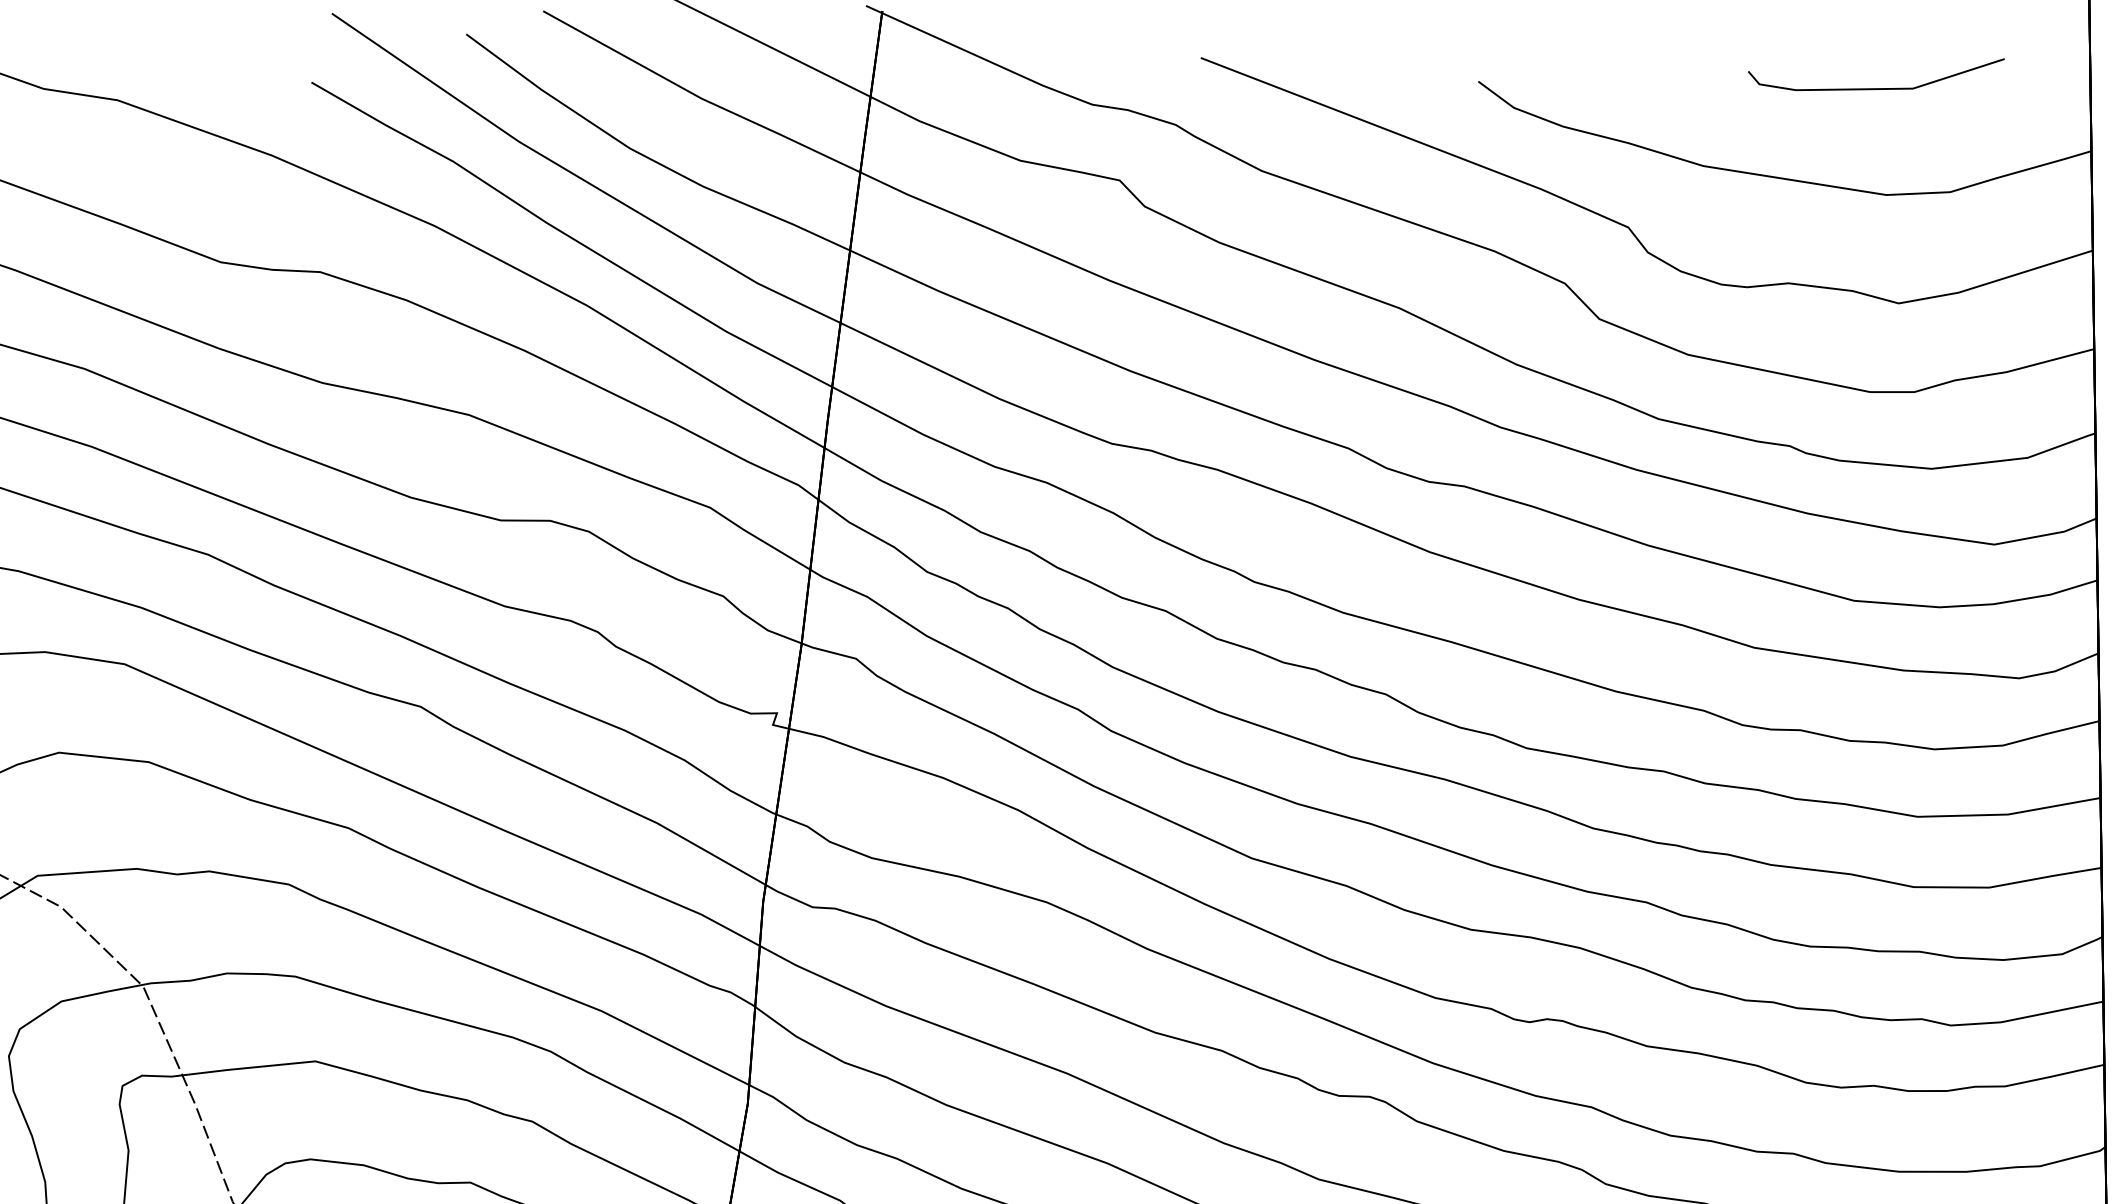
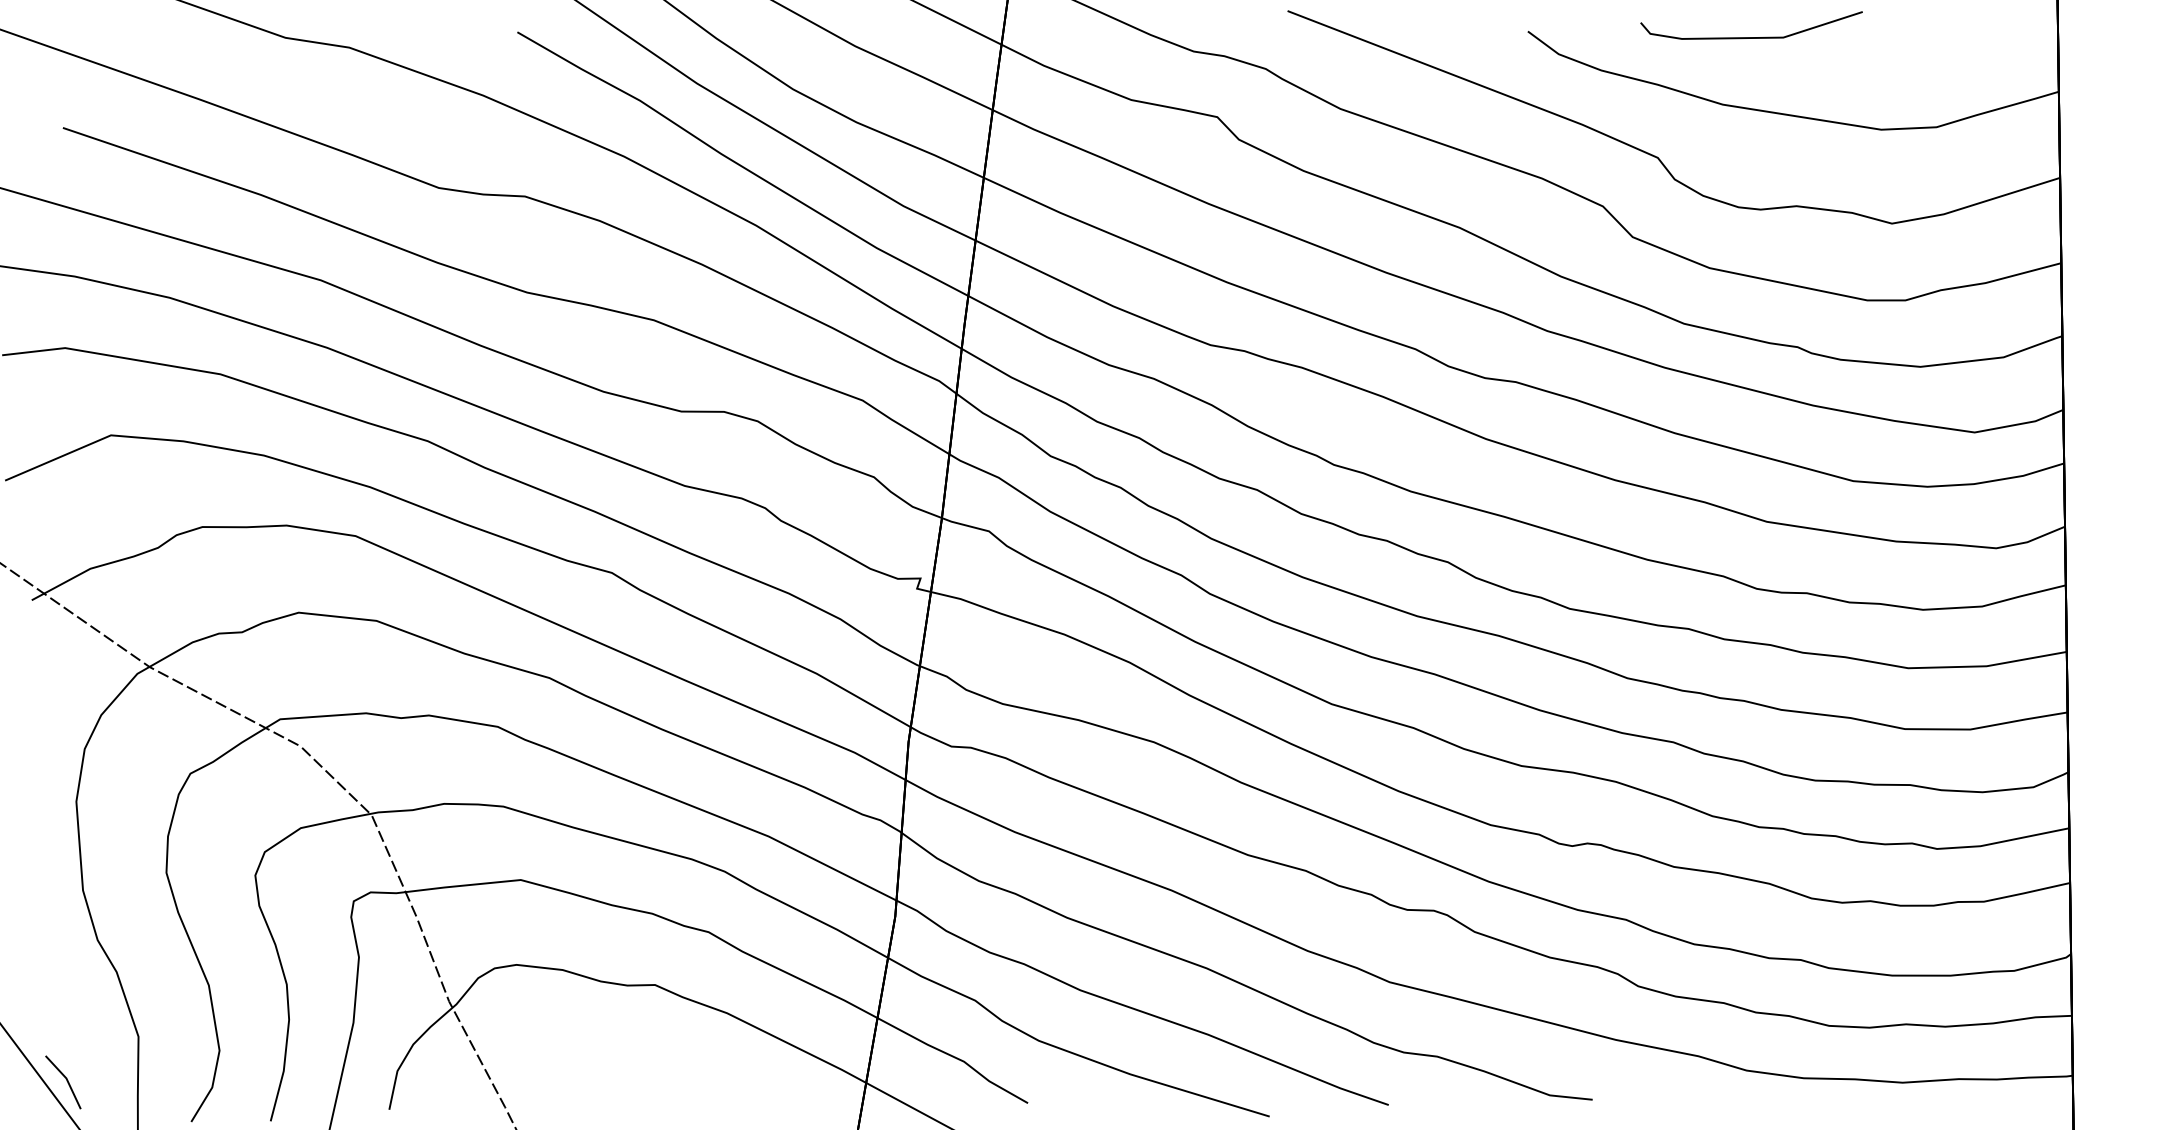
line: (1876, 88) -> (1751, 37), moved

